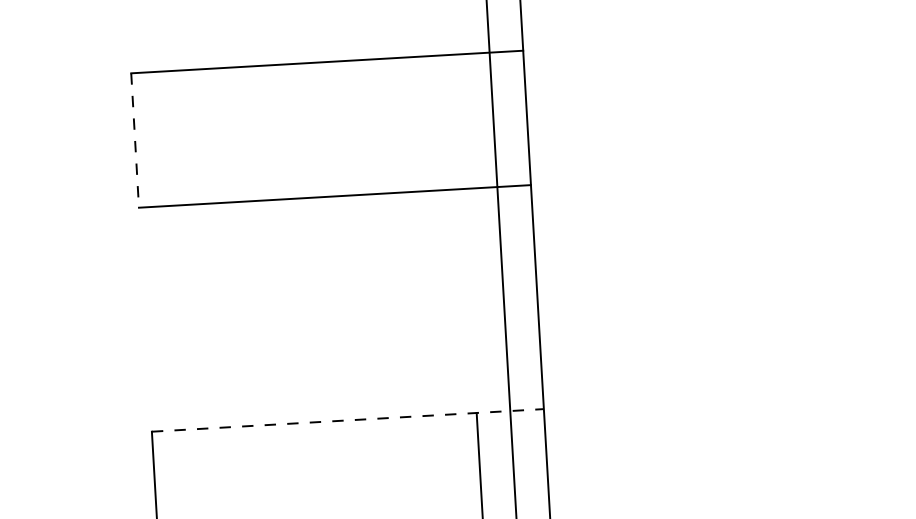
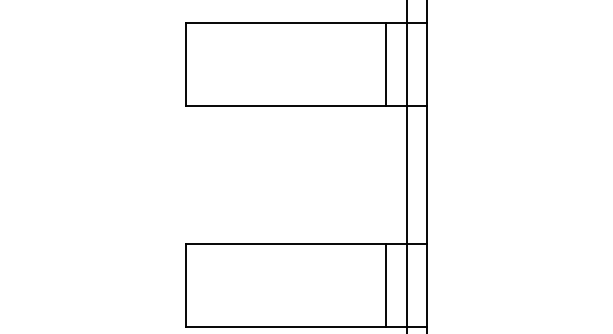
line: (459, 120) -> (385, 63), added
line: (134, 140) -> (185, 64), dashed -> solid
line: (347, 419) -> (306, 243), dashed -> solid

